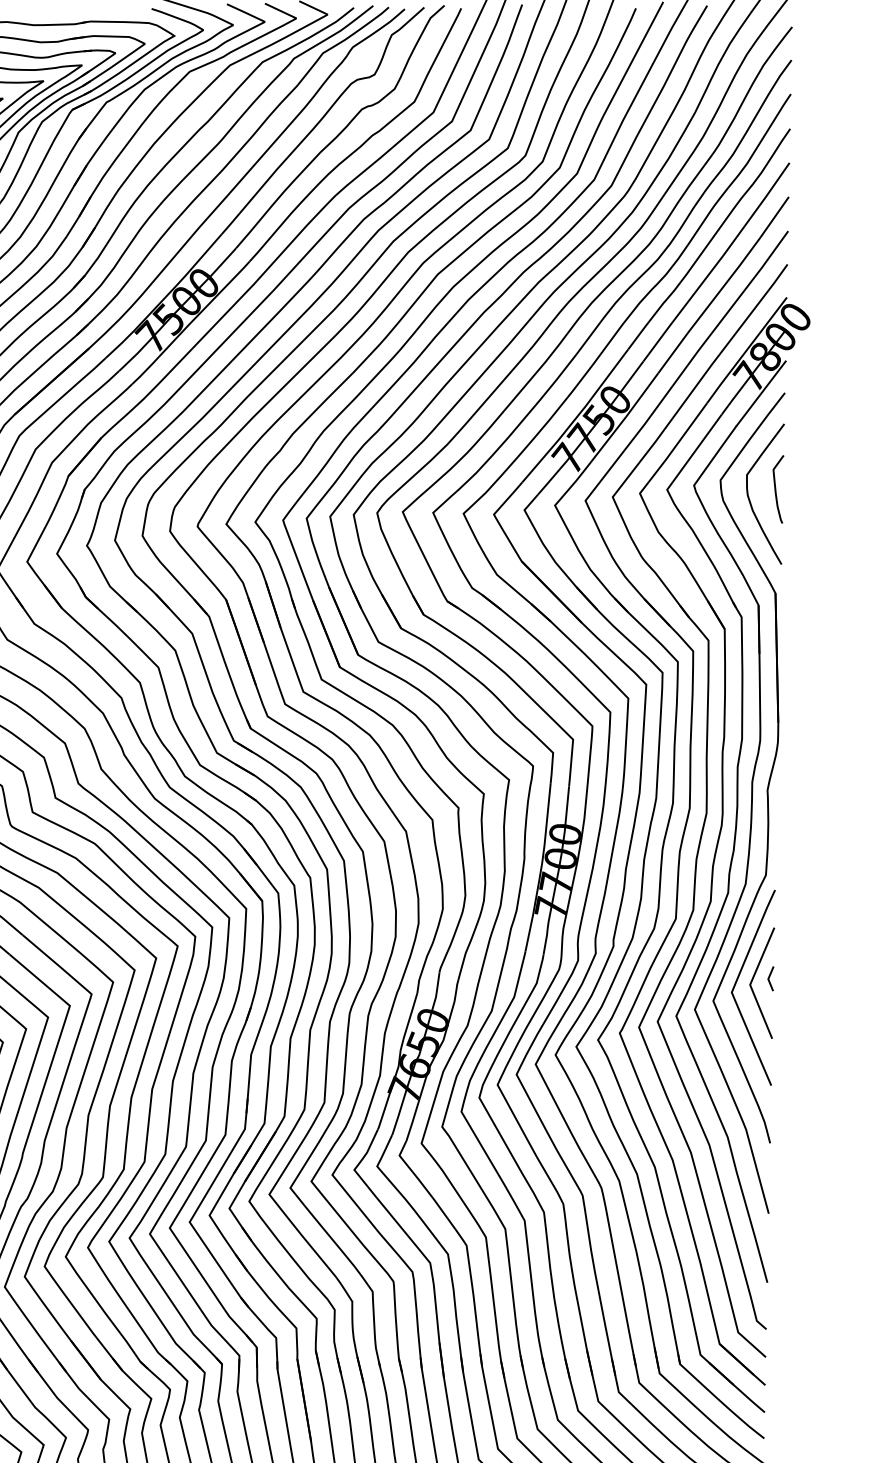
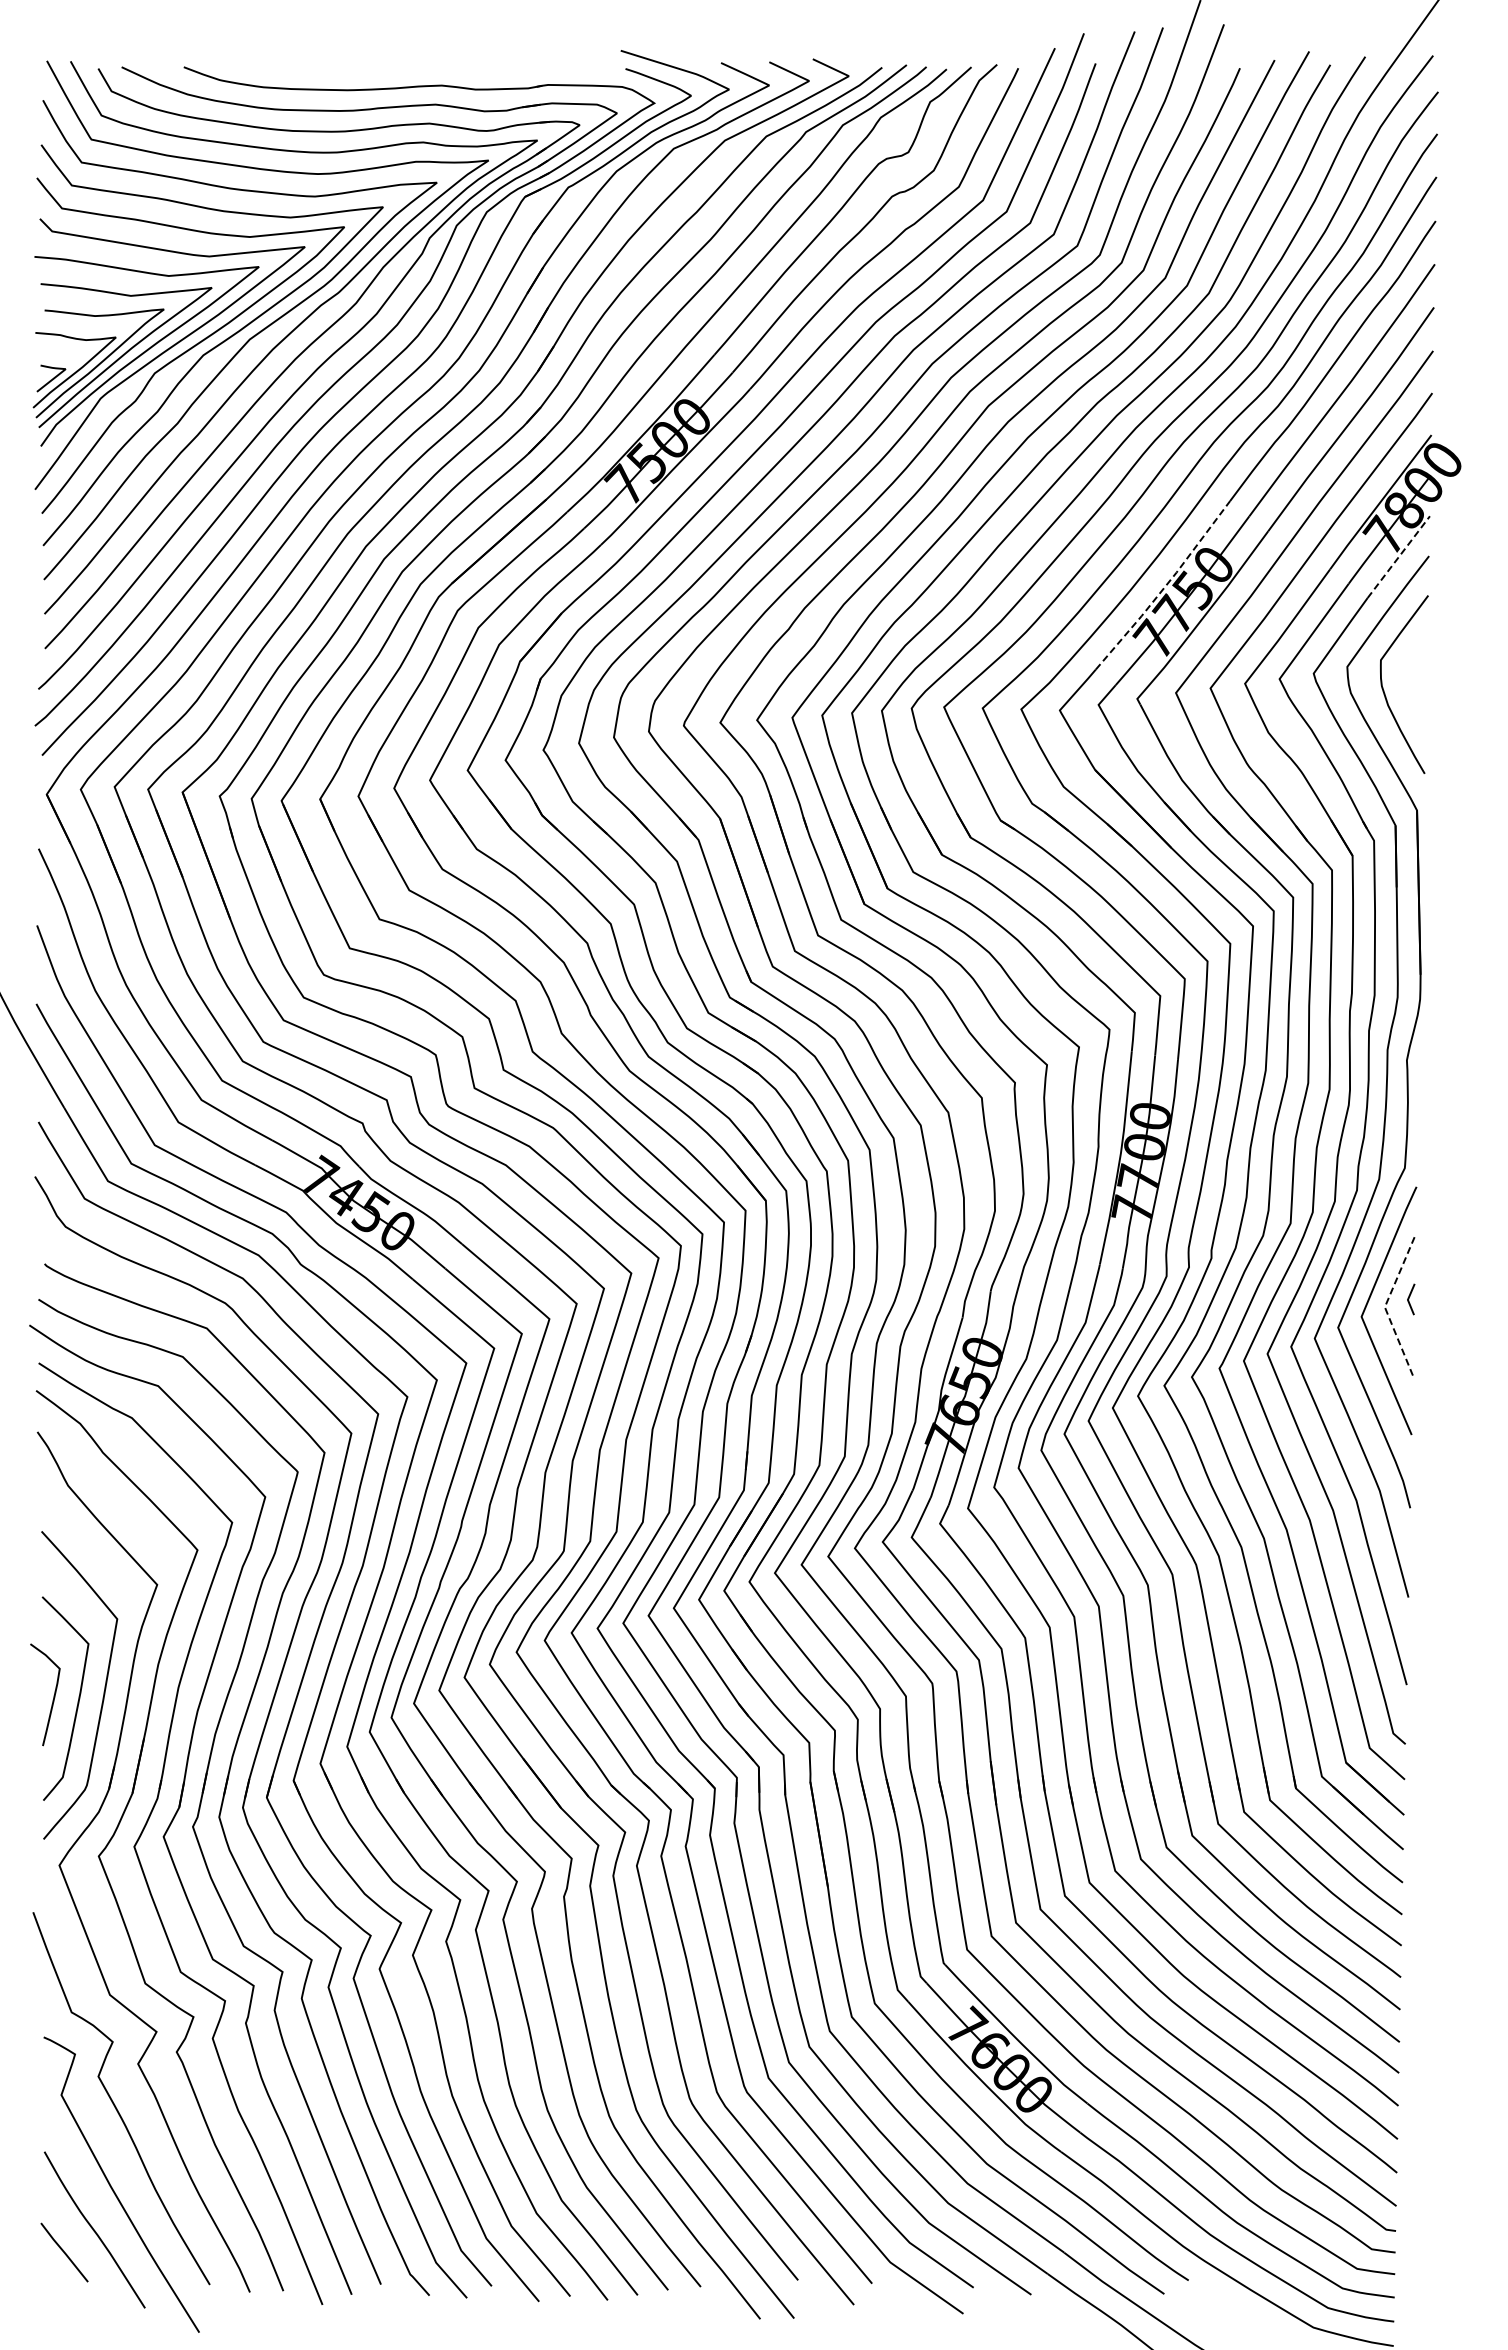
line: (761, 393) -> (1399, 556), solid -> dashed
line: (577, 416) -> (1165, 586), solid -> dashed
curve: (775, 489) -> (1417, 678), removed
line: (750, 984) -> (1385, 1306), solid -> dashed

